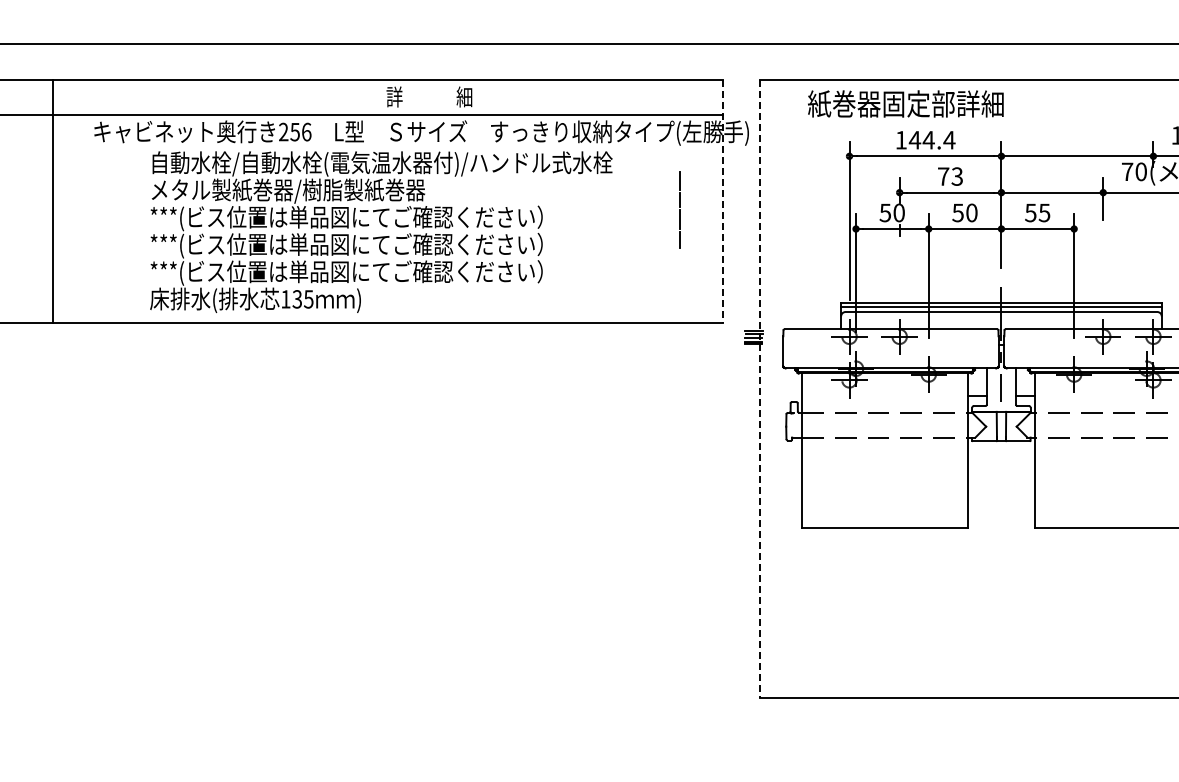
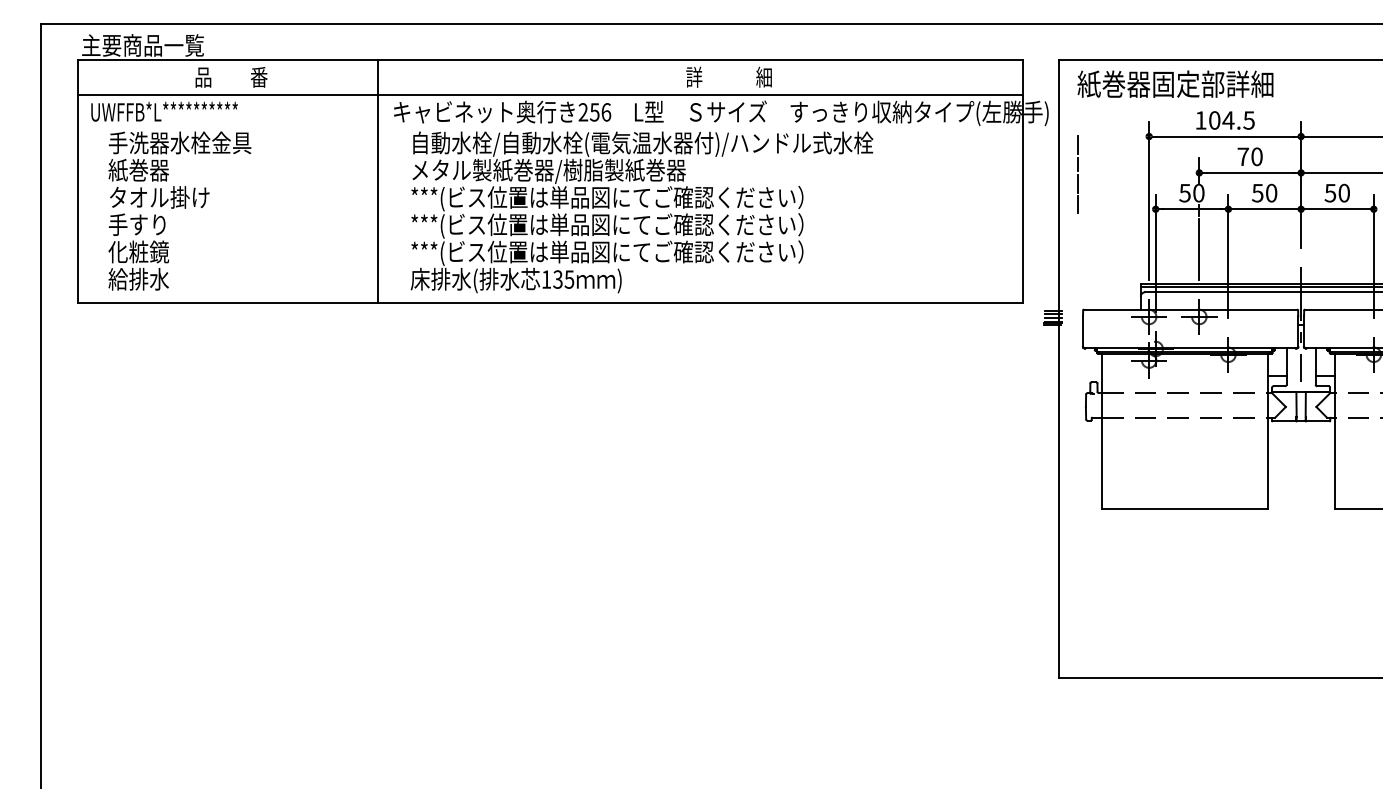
text: (905, 103) -> (1175, 83), moved
text: (931, 140) -> (1231, 120), 144.4 -> 104.5
text: (956, 176) -> (1256, 156), 73 -> 70
line: (52, 201) -> (377, 181), moved
line: (722, 201) -> (1022, 181), dashed -> solid
line: (679, 210) -> (1077, 174), moved
text: (1043, 212) -> (1343, 192), 55 -> 50
text: (380, 232) -> (641, 212), moved
line: (899, 269) -> (1199, 249), added
line: (759, 389) -> (1059, 369), dashed -> solid

